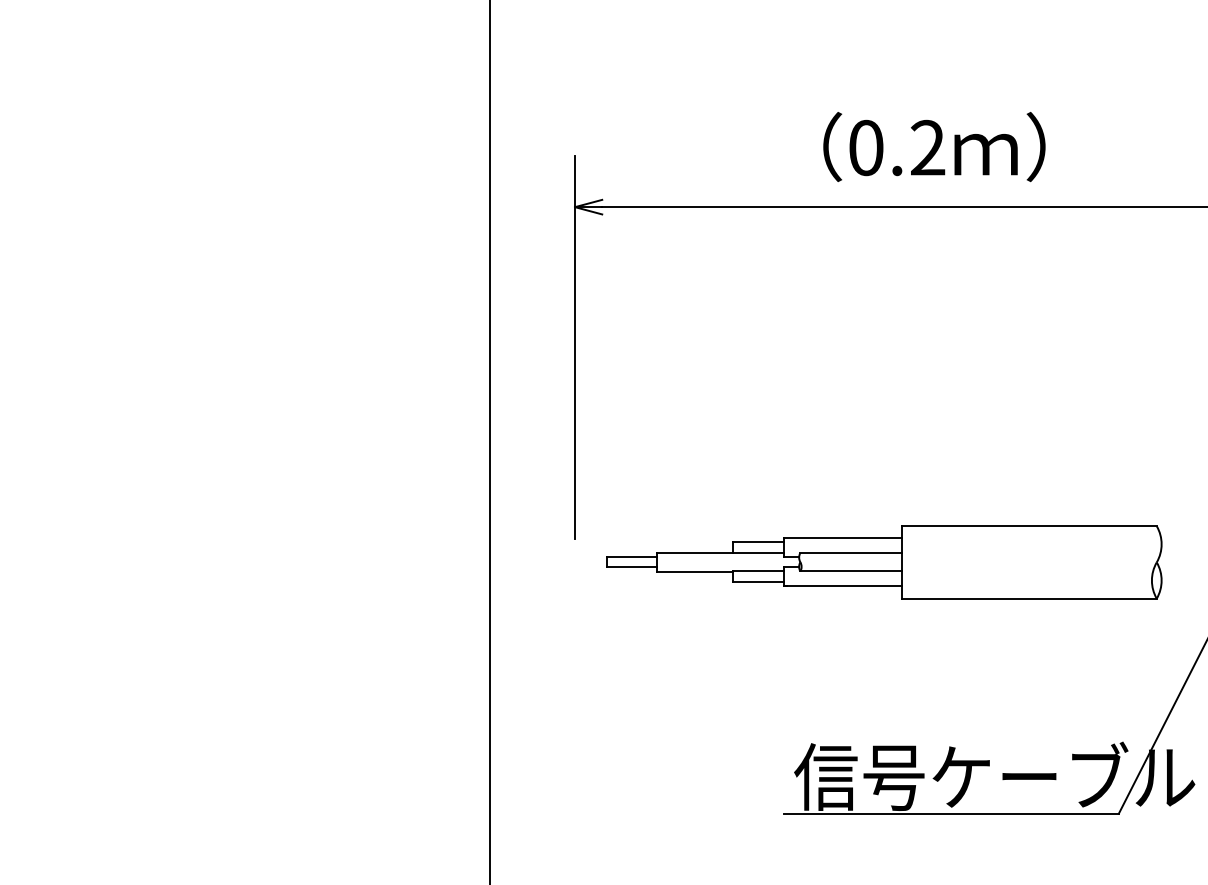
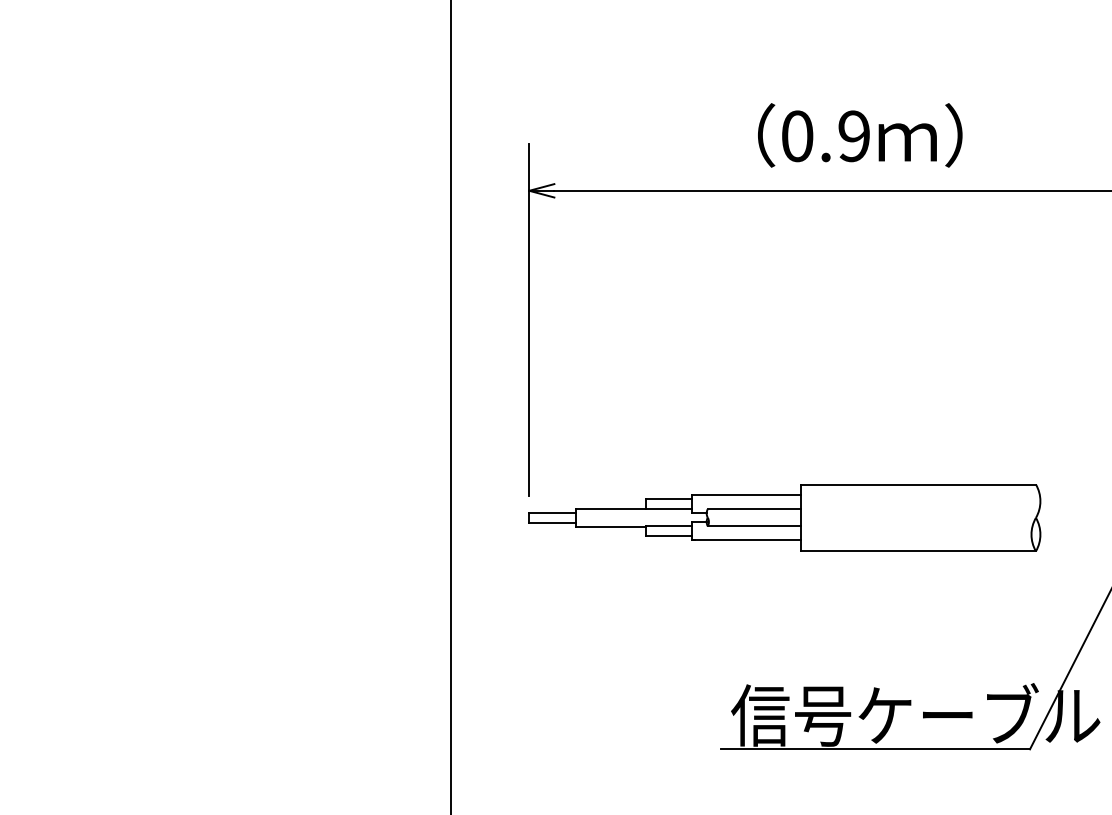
text: (928, 148) -> (854, 136), 0.2 -> 0.9
part: (883, 561) -> (784, 517), moved

